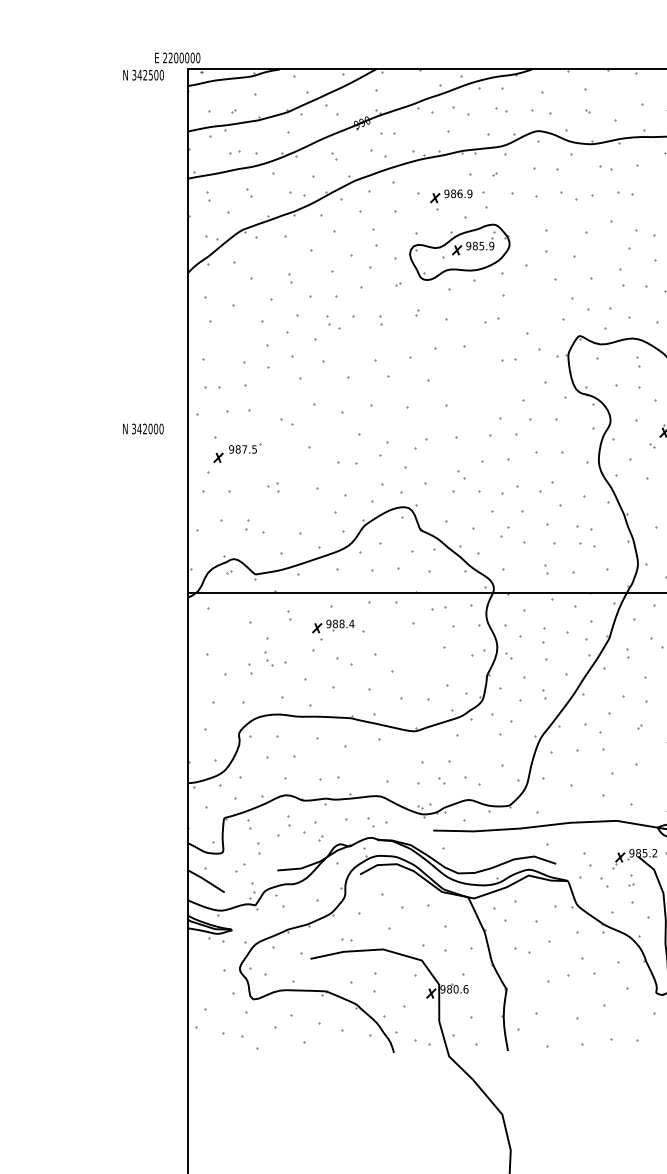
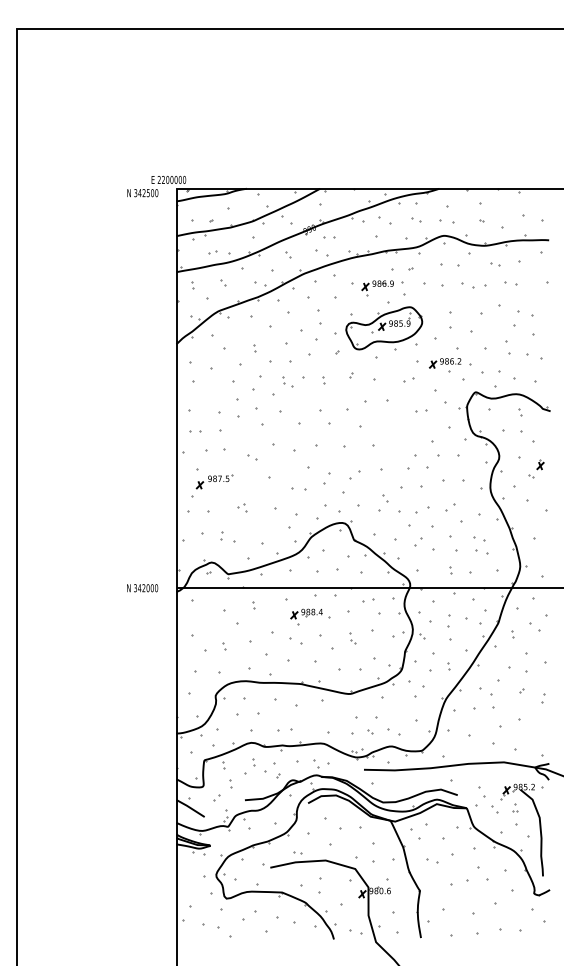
part: (538, 300) -> (444, 365), added
text: (143, 429) -> (142, 588), moved
part: (338, 629) -> (310, 616), moved
part: (268, 658) -> (352, 638), moved

